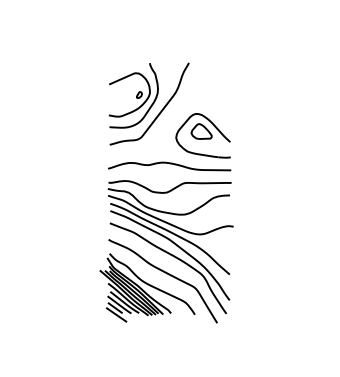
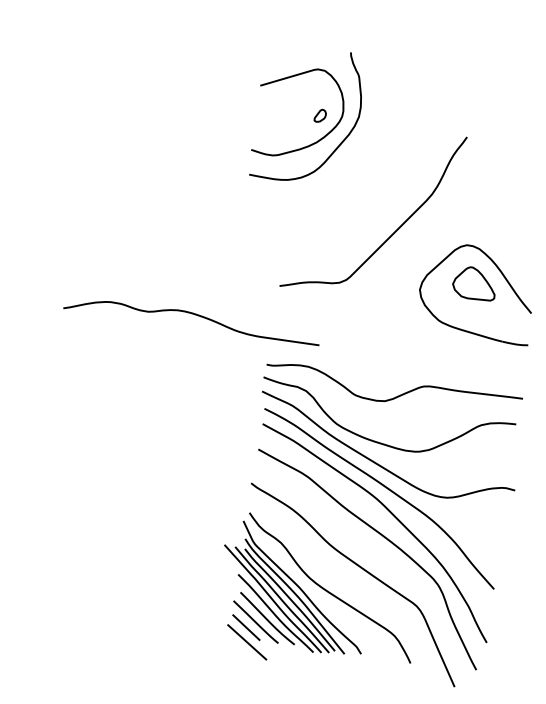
part: (133, 95) -> (307, 115), moved
curve: (169, 164) -> (192, 316), moved

